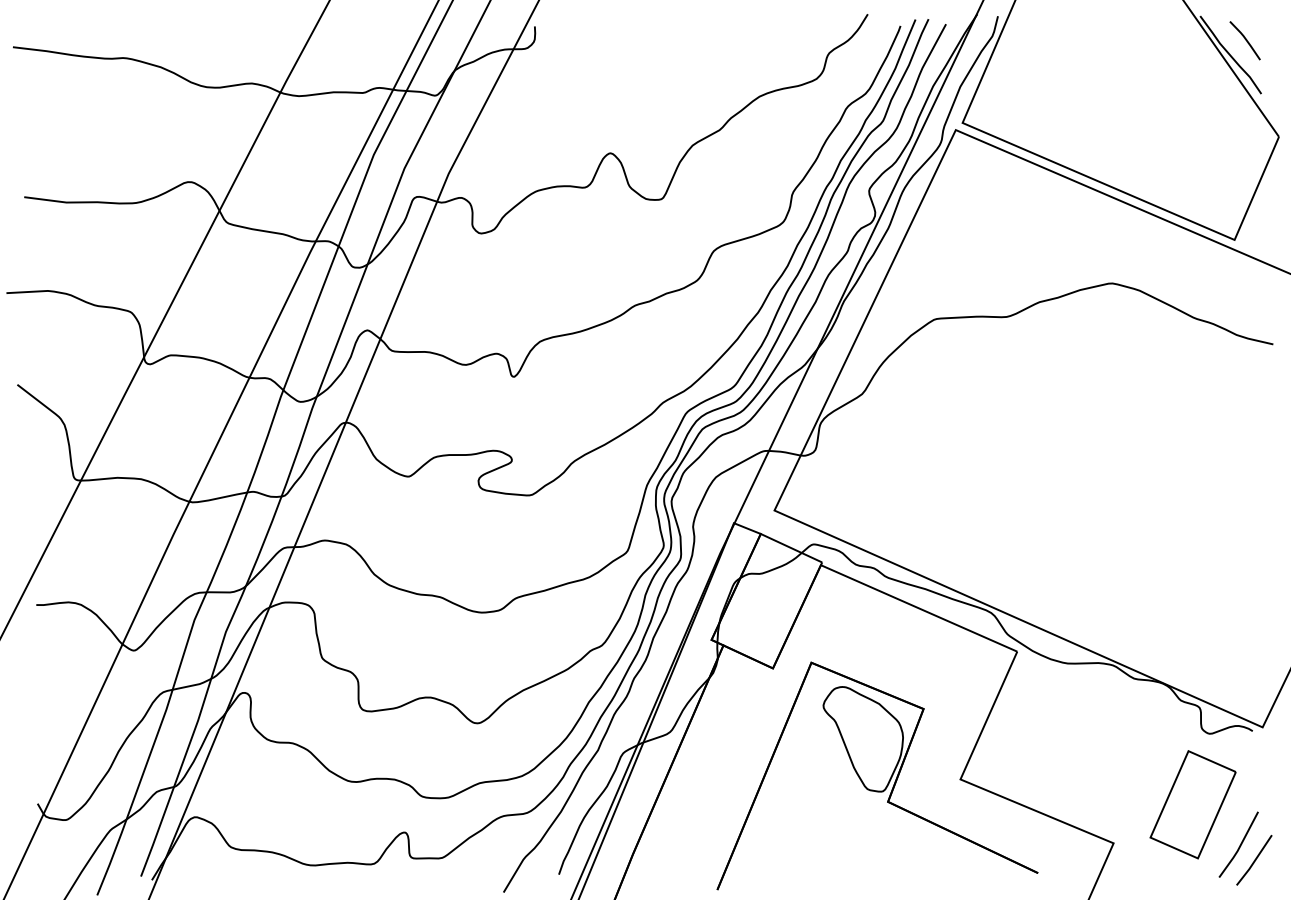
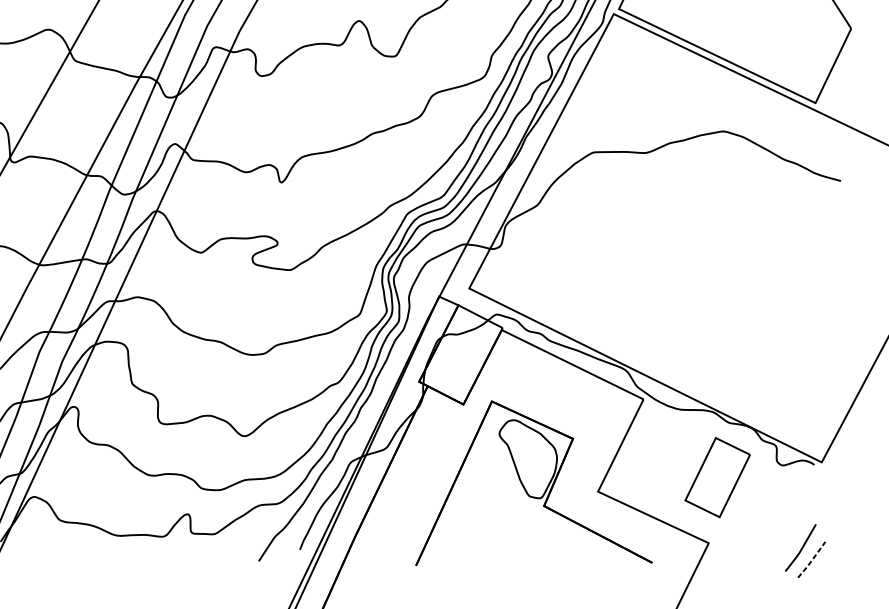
part: (1192, 804) -> (717, 477), moved
line: (1254, 860) -> (811, 559), solid -> dashed

